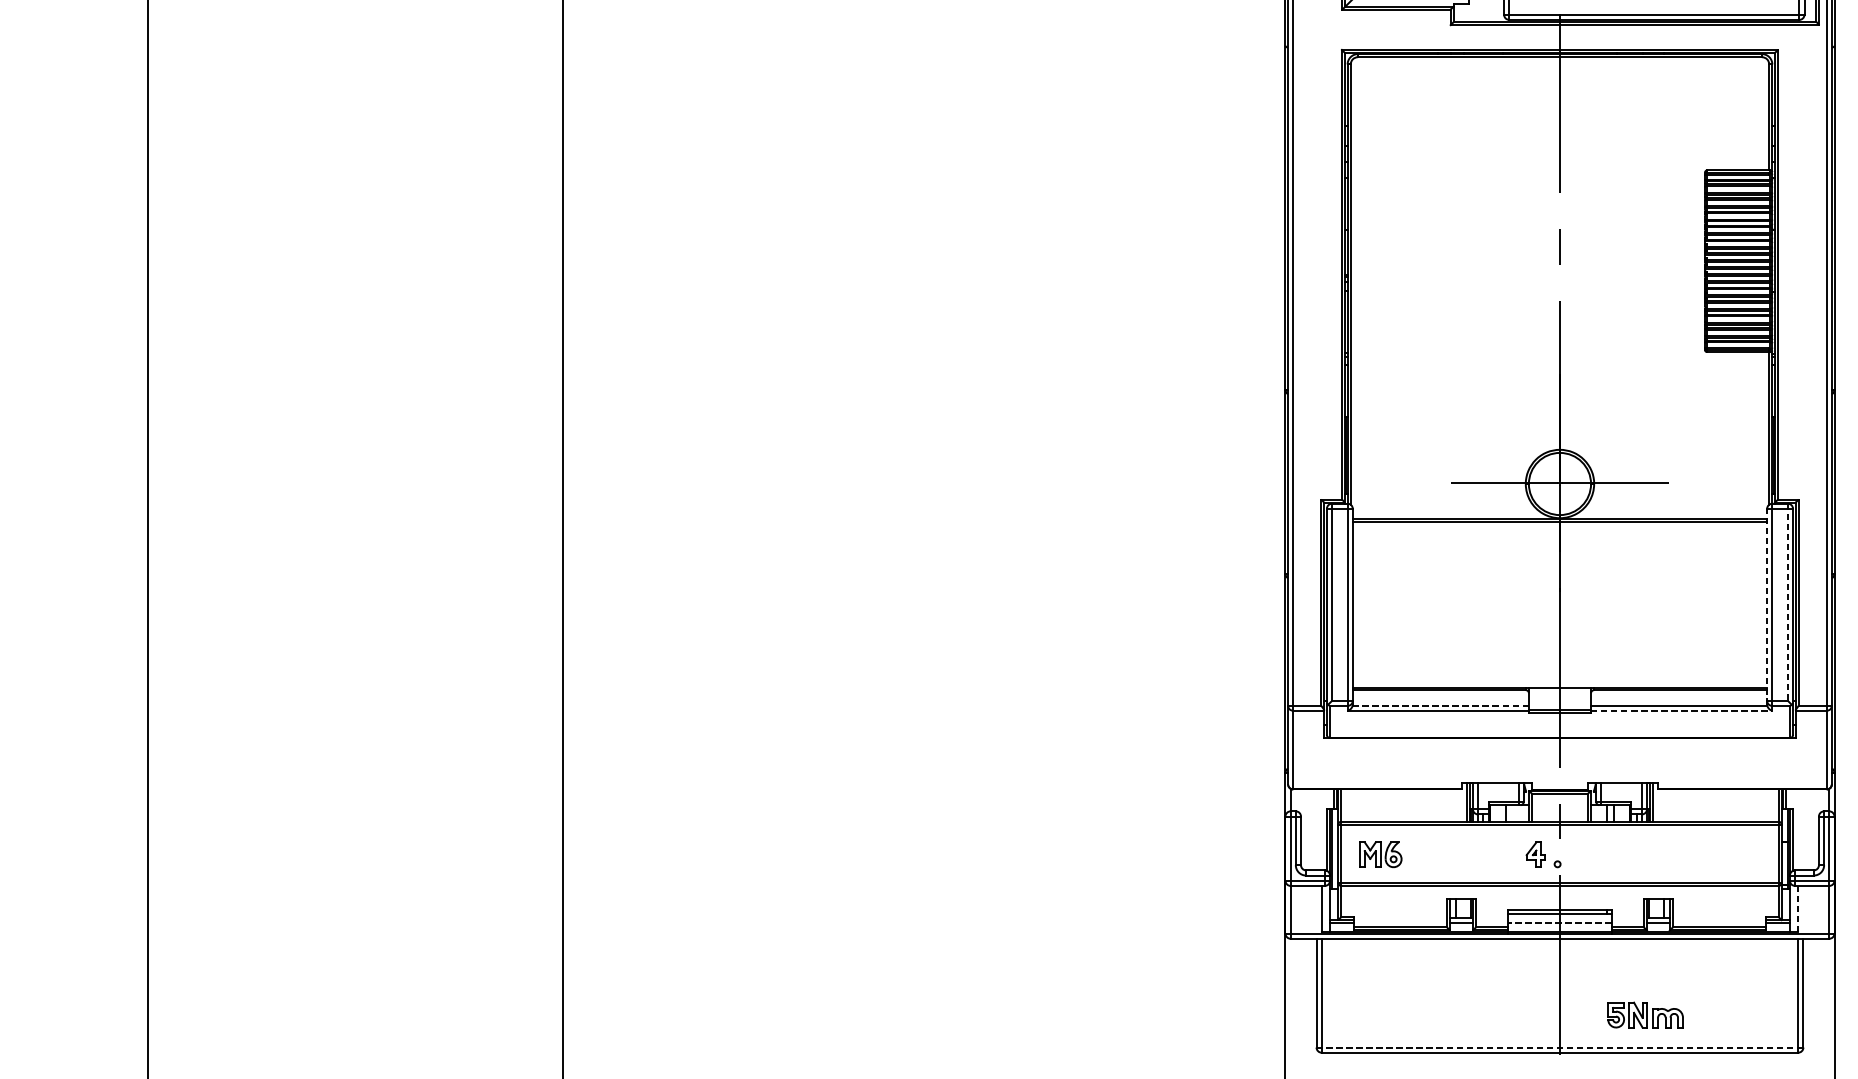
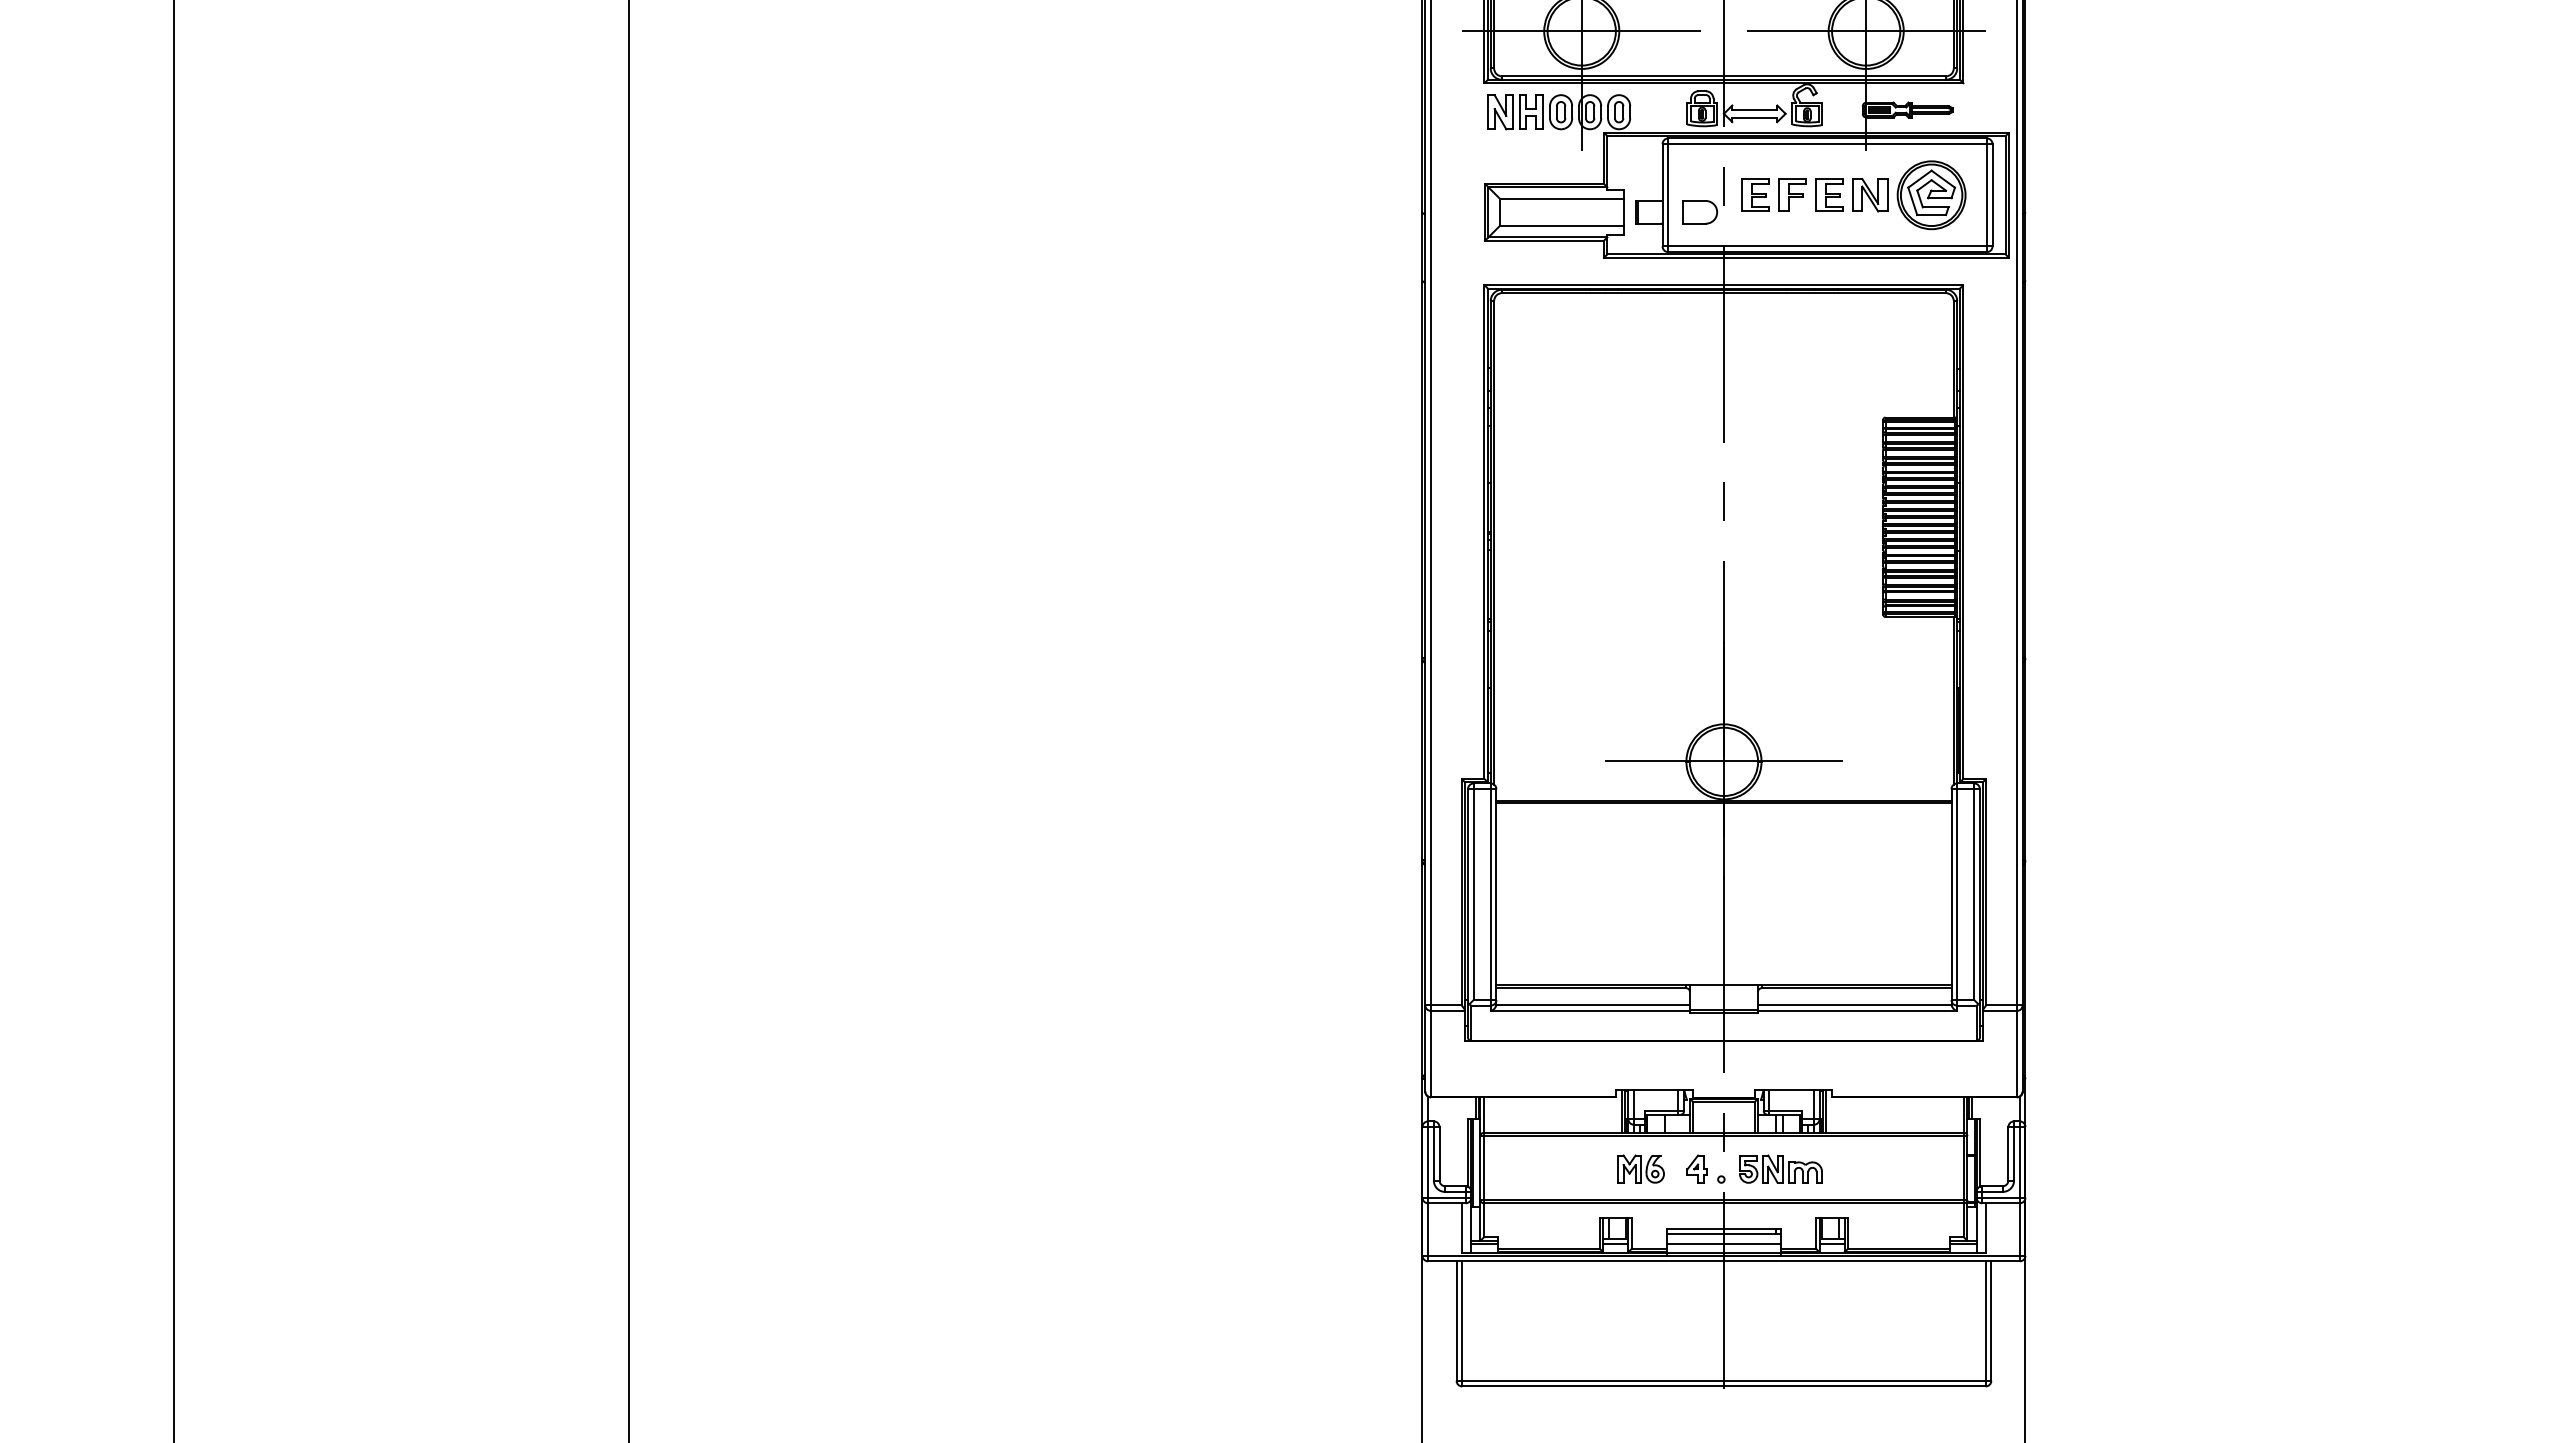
line: (1788, 602) -> (1974, 892), dashed -> solid
line: (1767, 606) -> (1951, 896), dashed -> solid
line: (1441, 705) -> (1593, 1005), dashed -> solid
line: (1681, 710) -> (1857, 1010), dashed -> solid
part: (1380, 854) -> (1640, 1168), moved
line: (1798, 908) -> (1985, 1228), dashed -> solid
line: (1559, 923) -> (1723, 1244), dashed -> solid
part: (1645, 1014) -> (1780, 1168), moved
line: (1559, 1047) -> (1723, 1380), dashed -> solid

